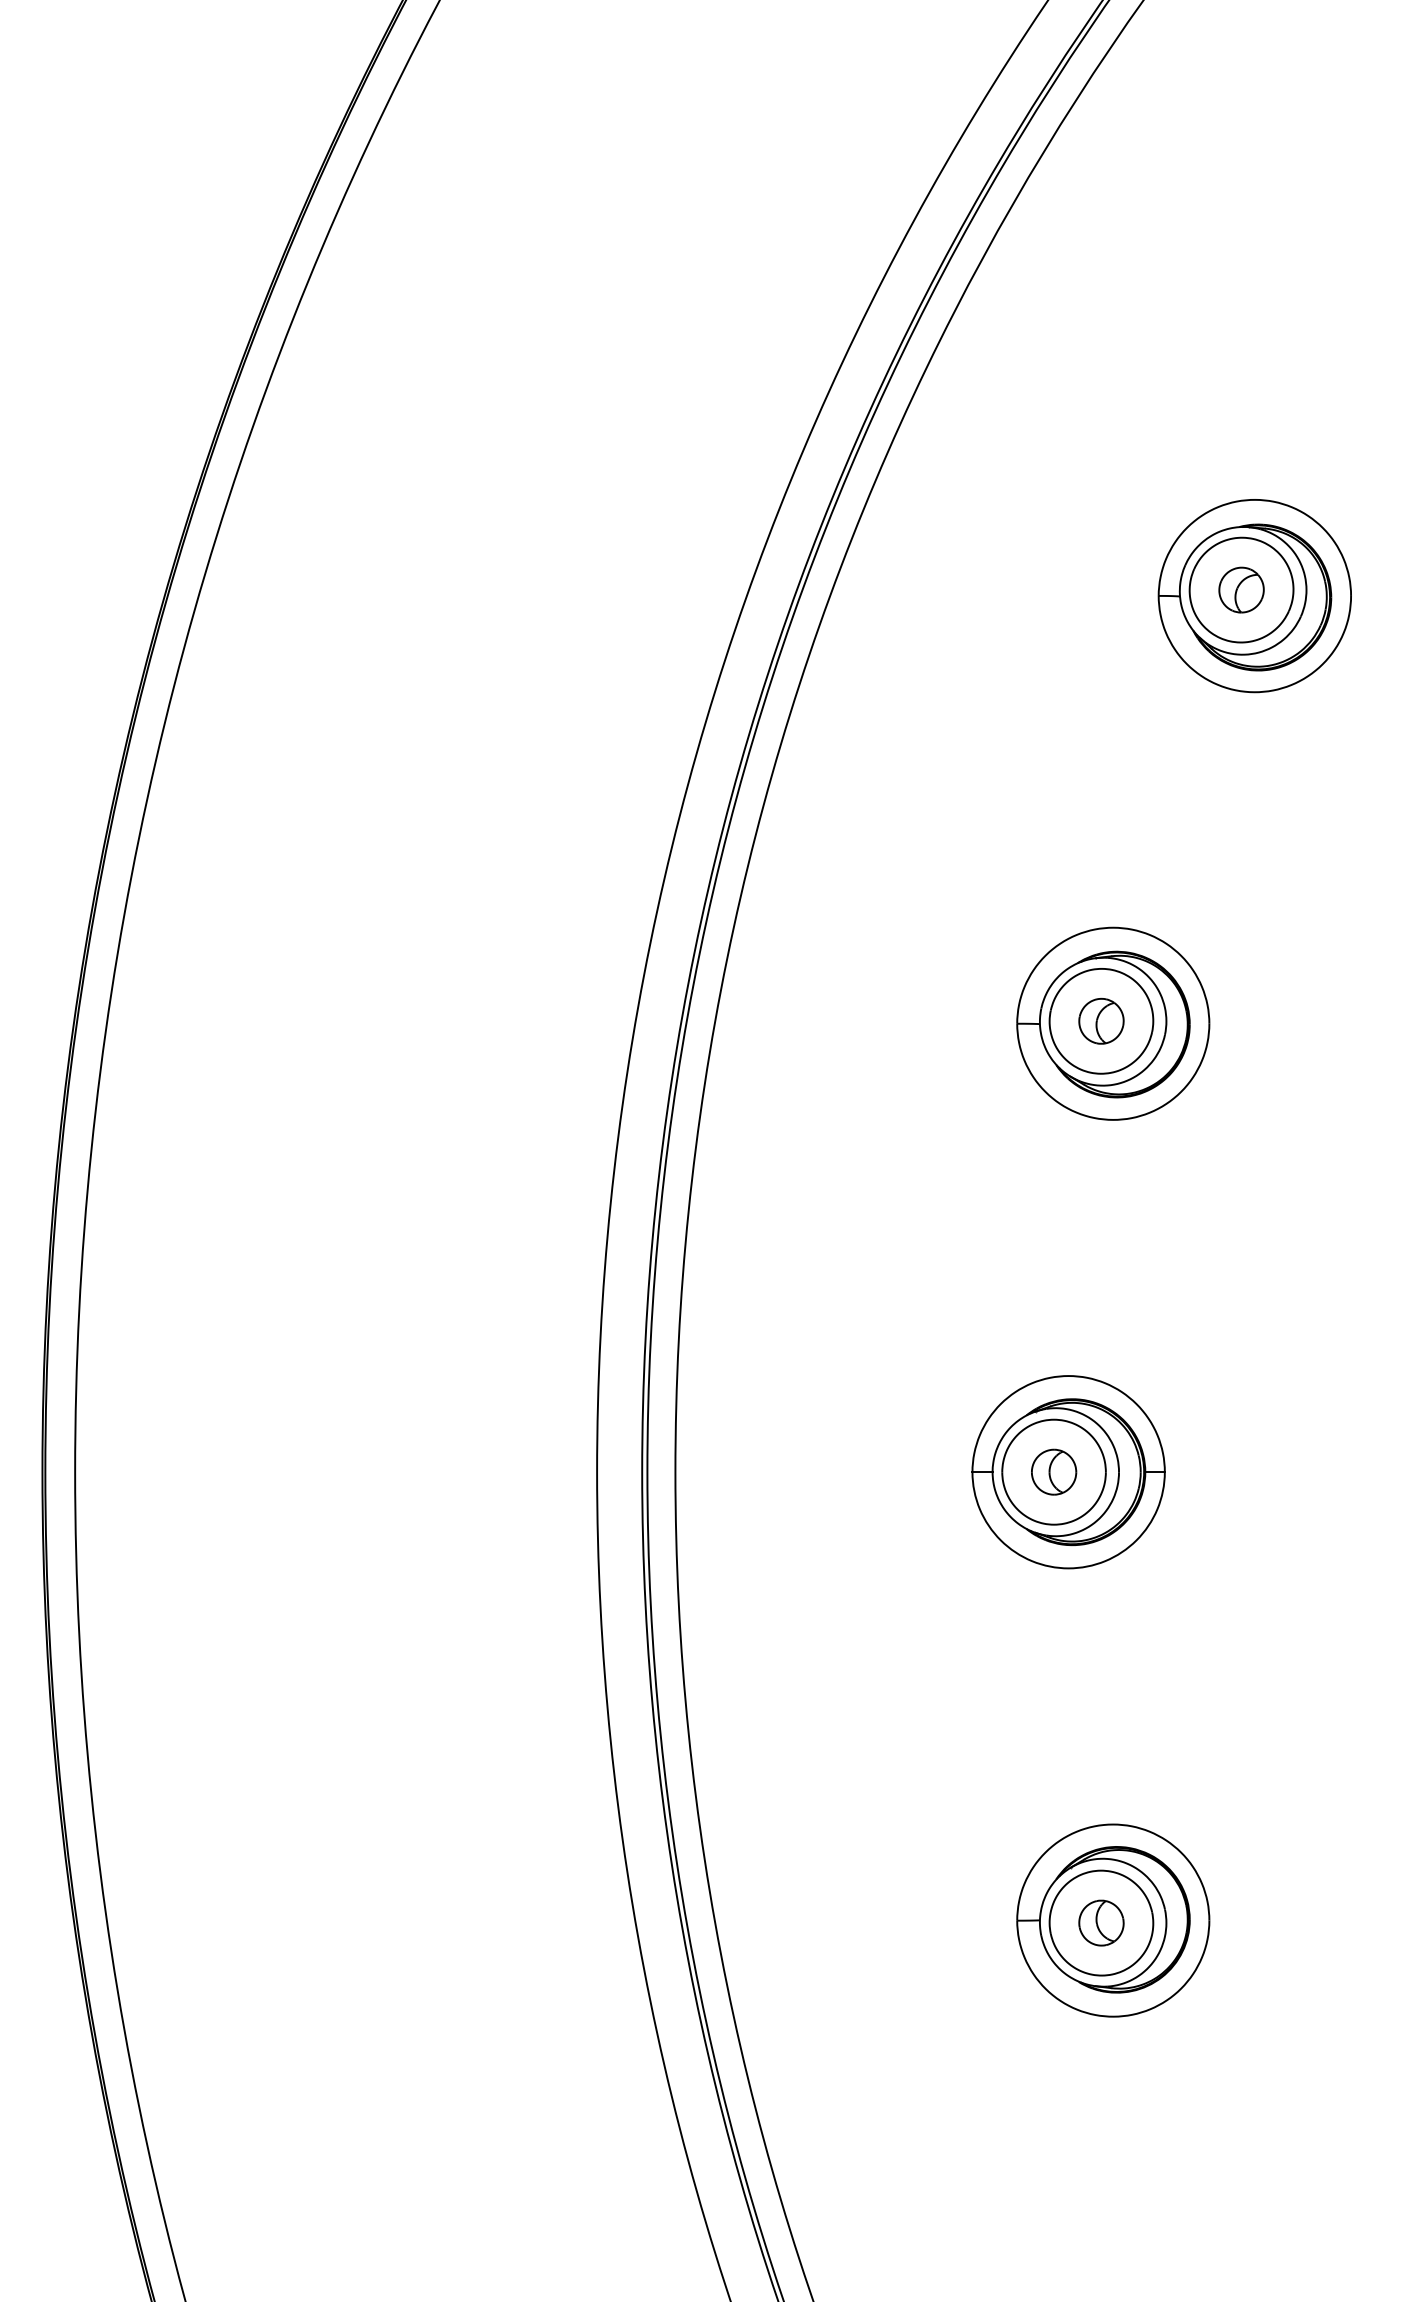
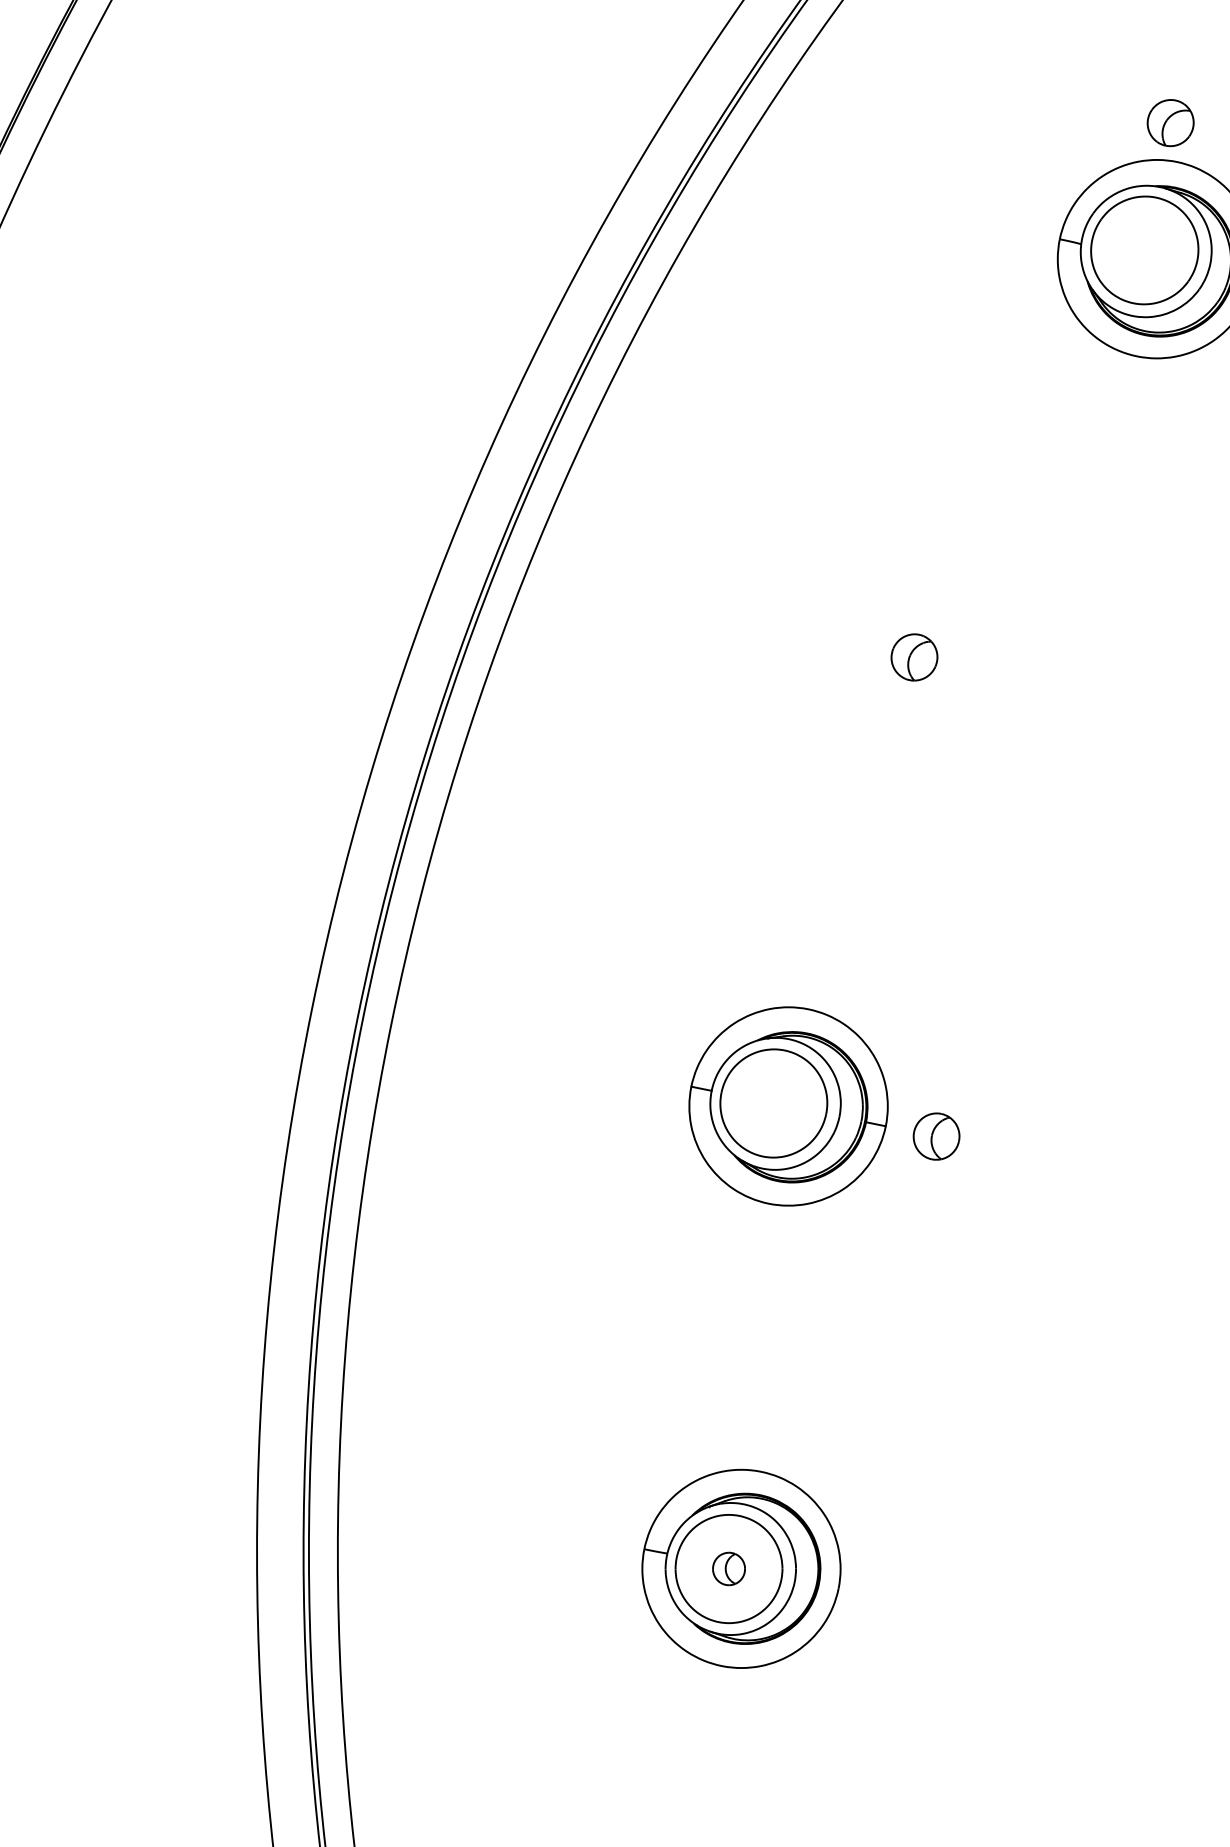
part: (1241, 589) -> (1170, 122), moved
part: (1113, 1023) -> (926, 662), removed
part: (1054, 1471) -> (937, 1135), moved
part: (1101, 1922) -> (729, 1568), size x0.7

